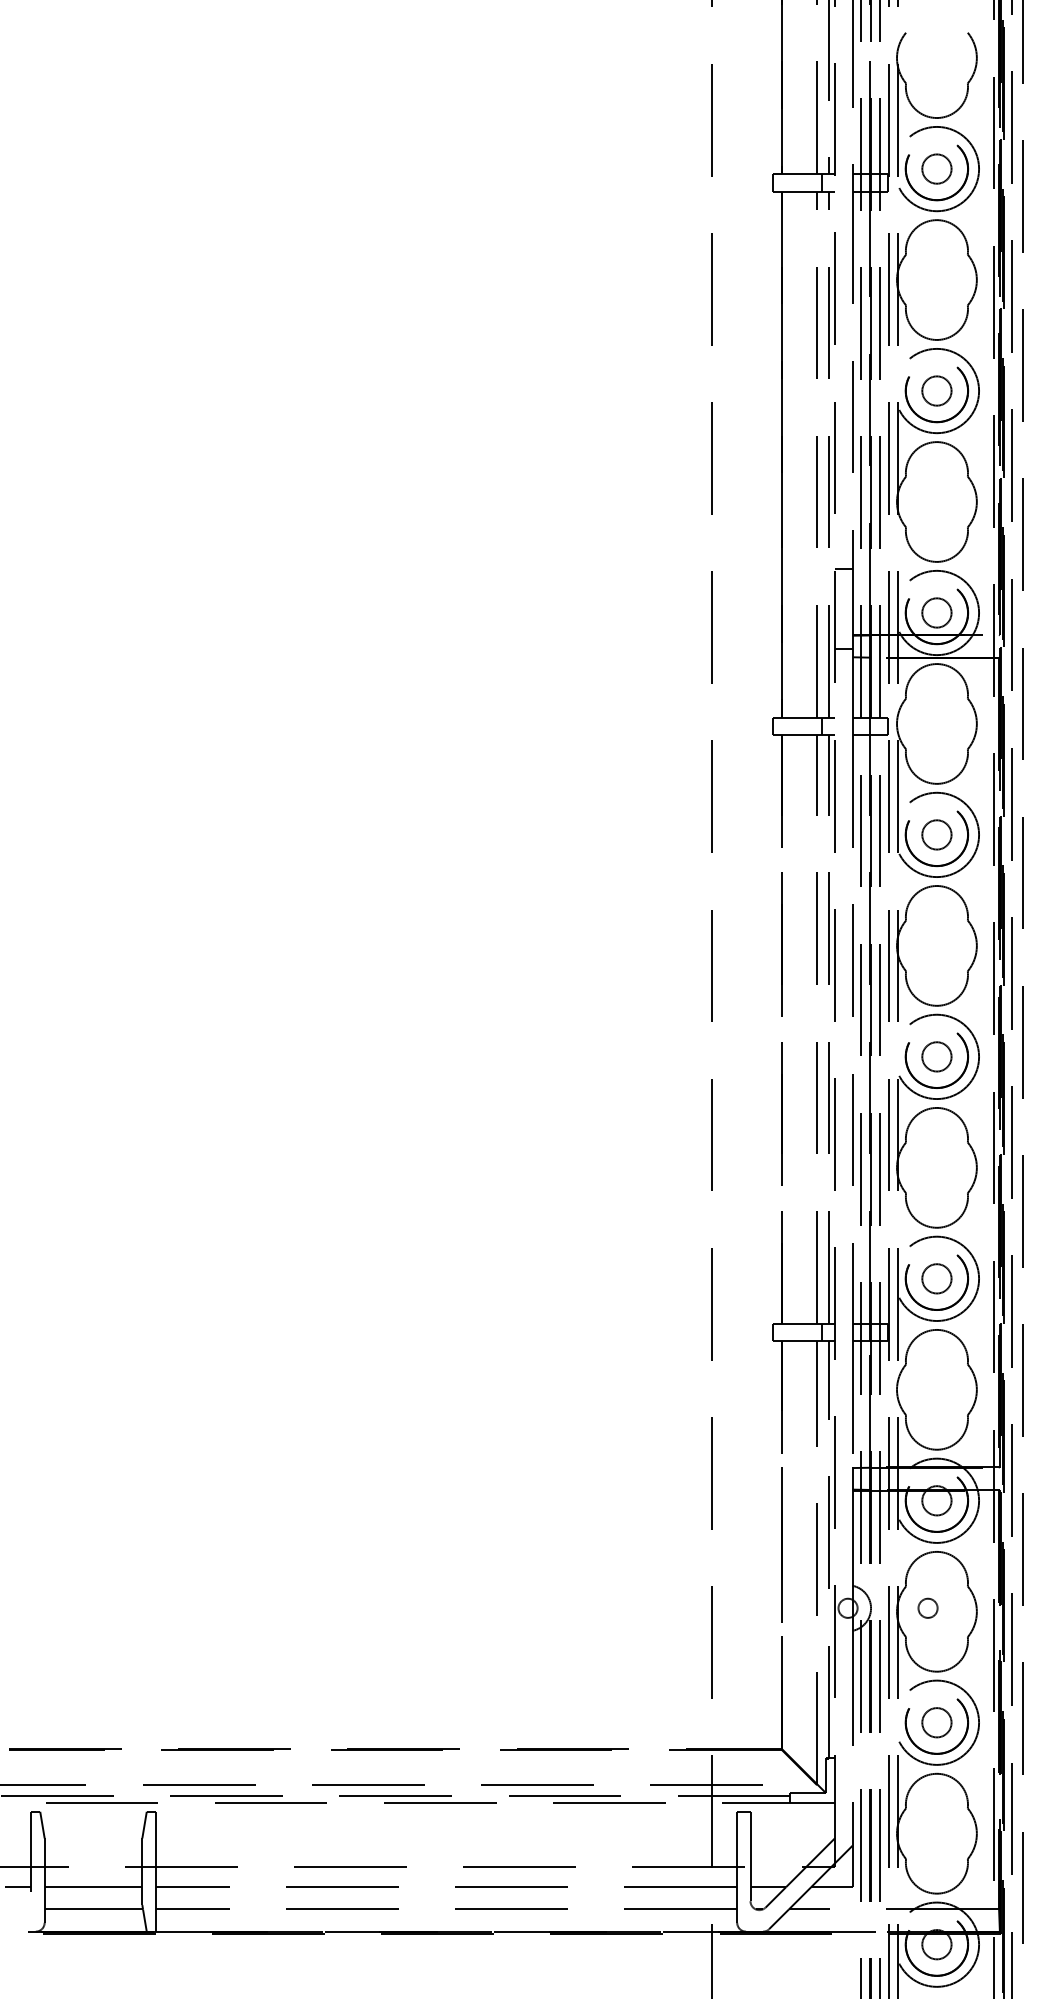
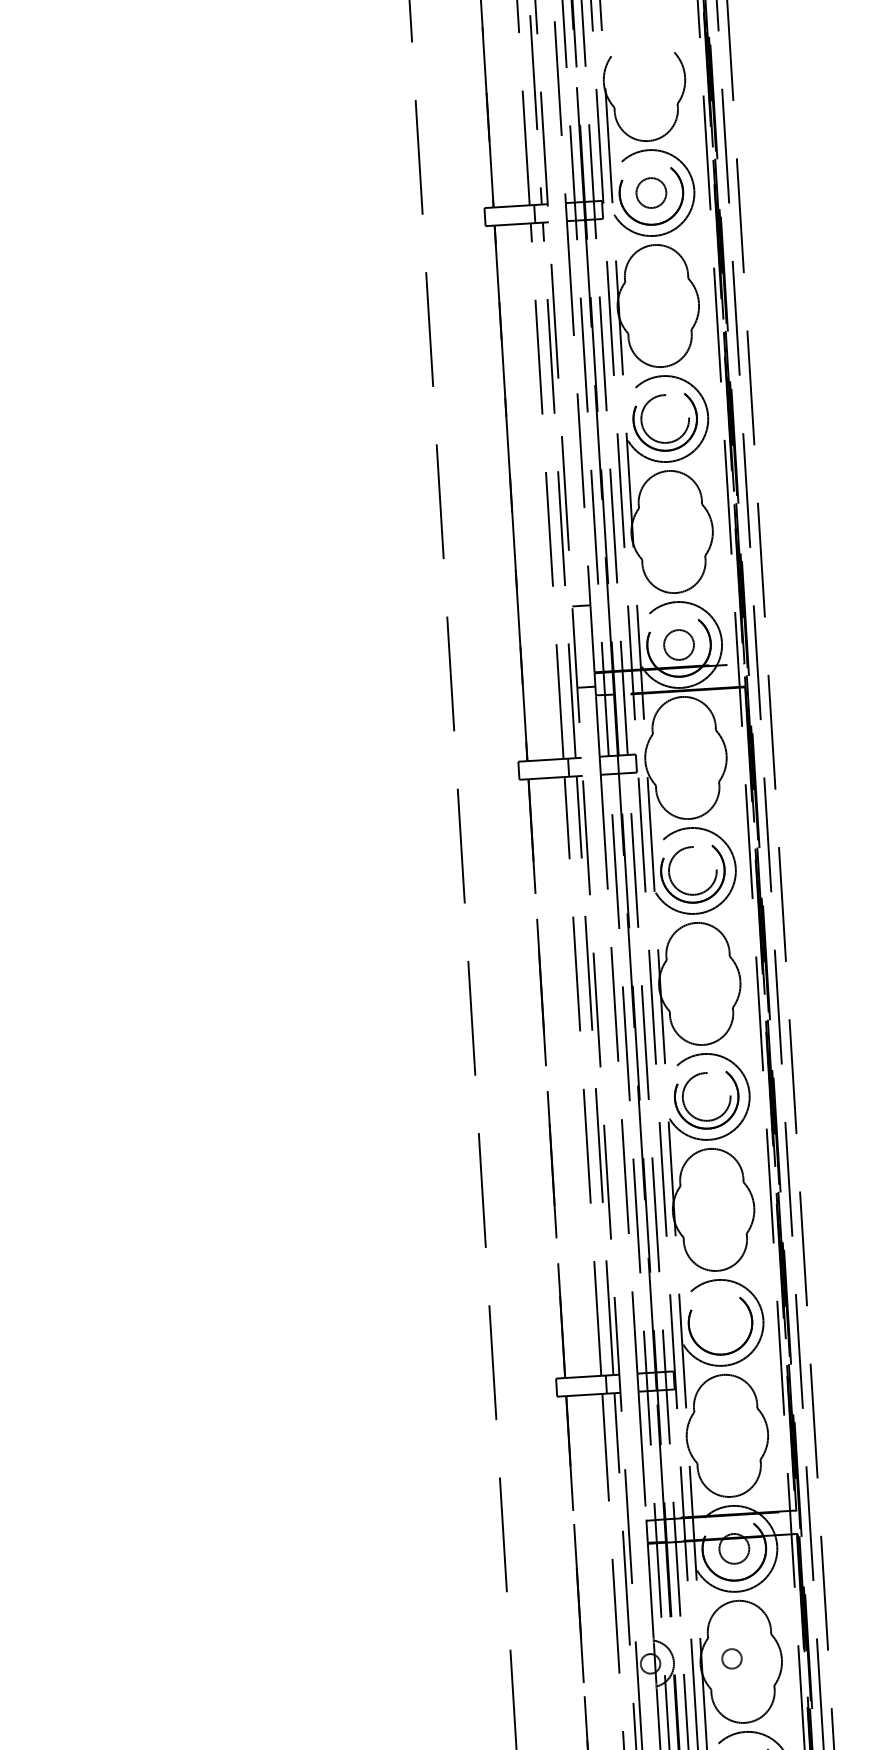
circle: (936, 390) -> (664, 418), size x1.6
circle: (936, 834) -> (692, 870), size x1.6
circle: (936, 1056) -> (706, 1096), size x1.6
circle: (936, 1278) -> (720, 1322), removed

